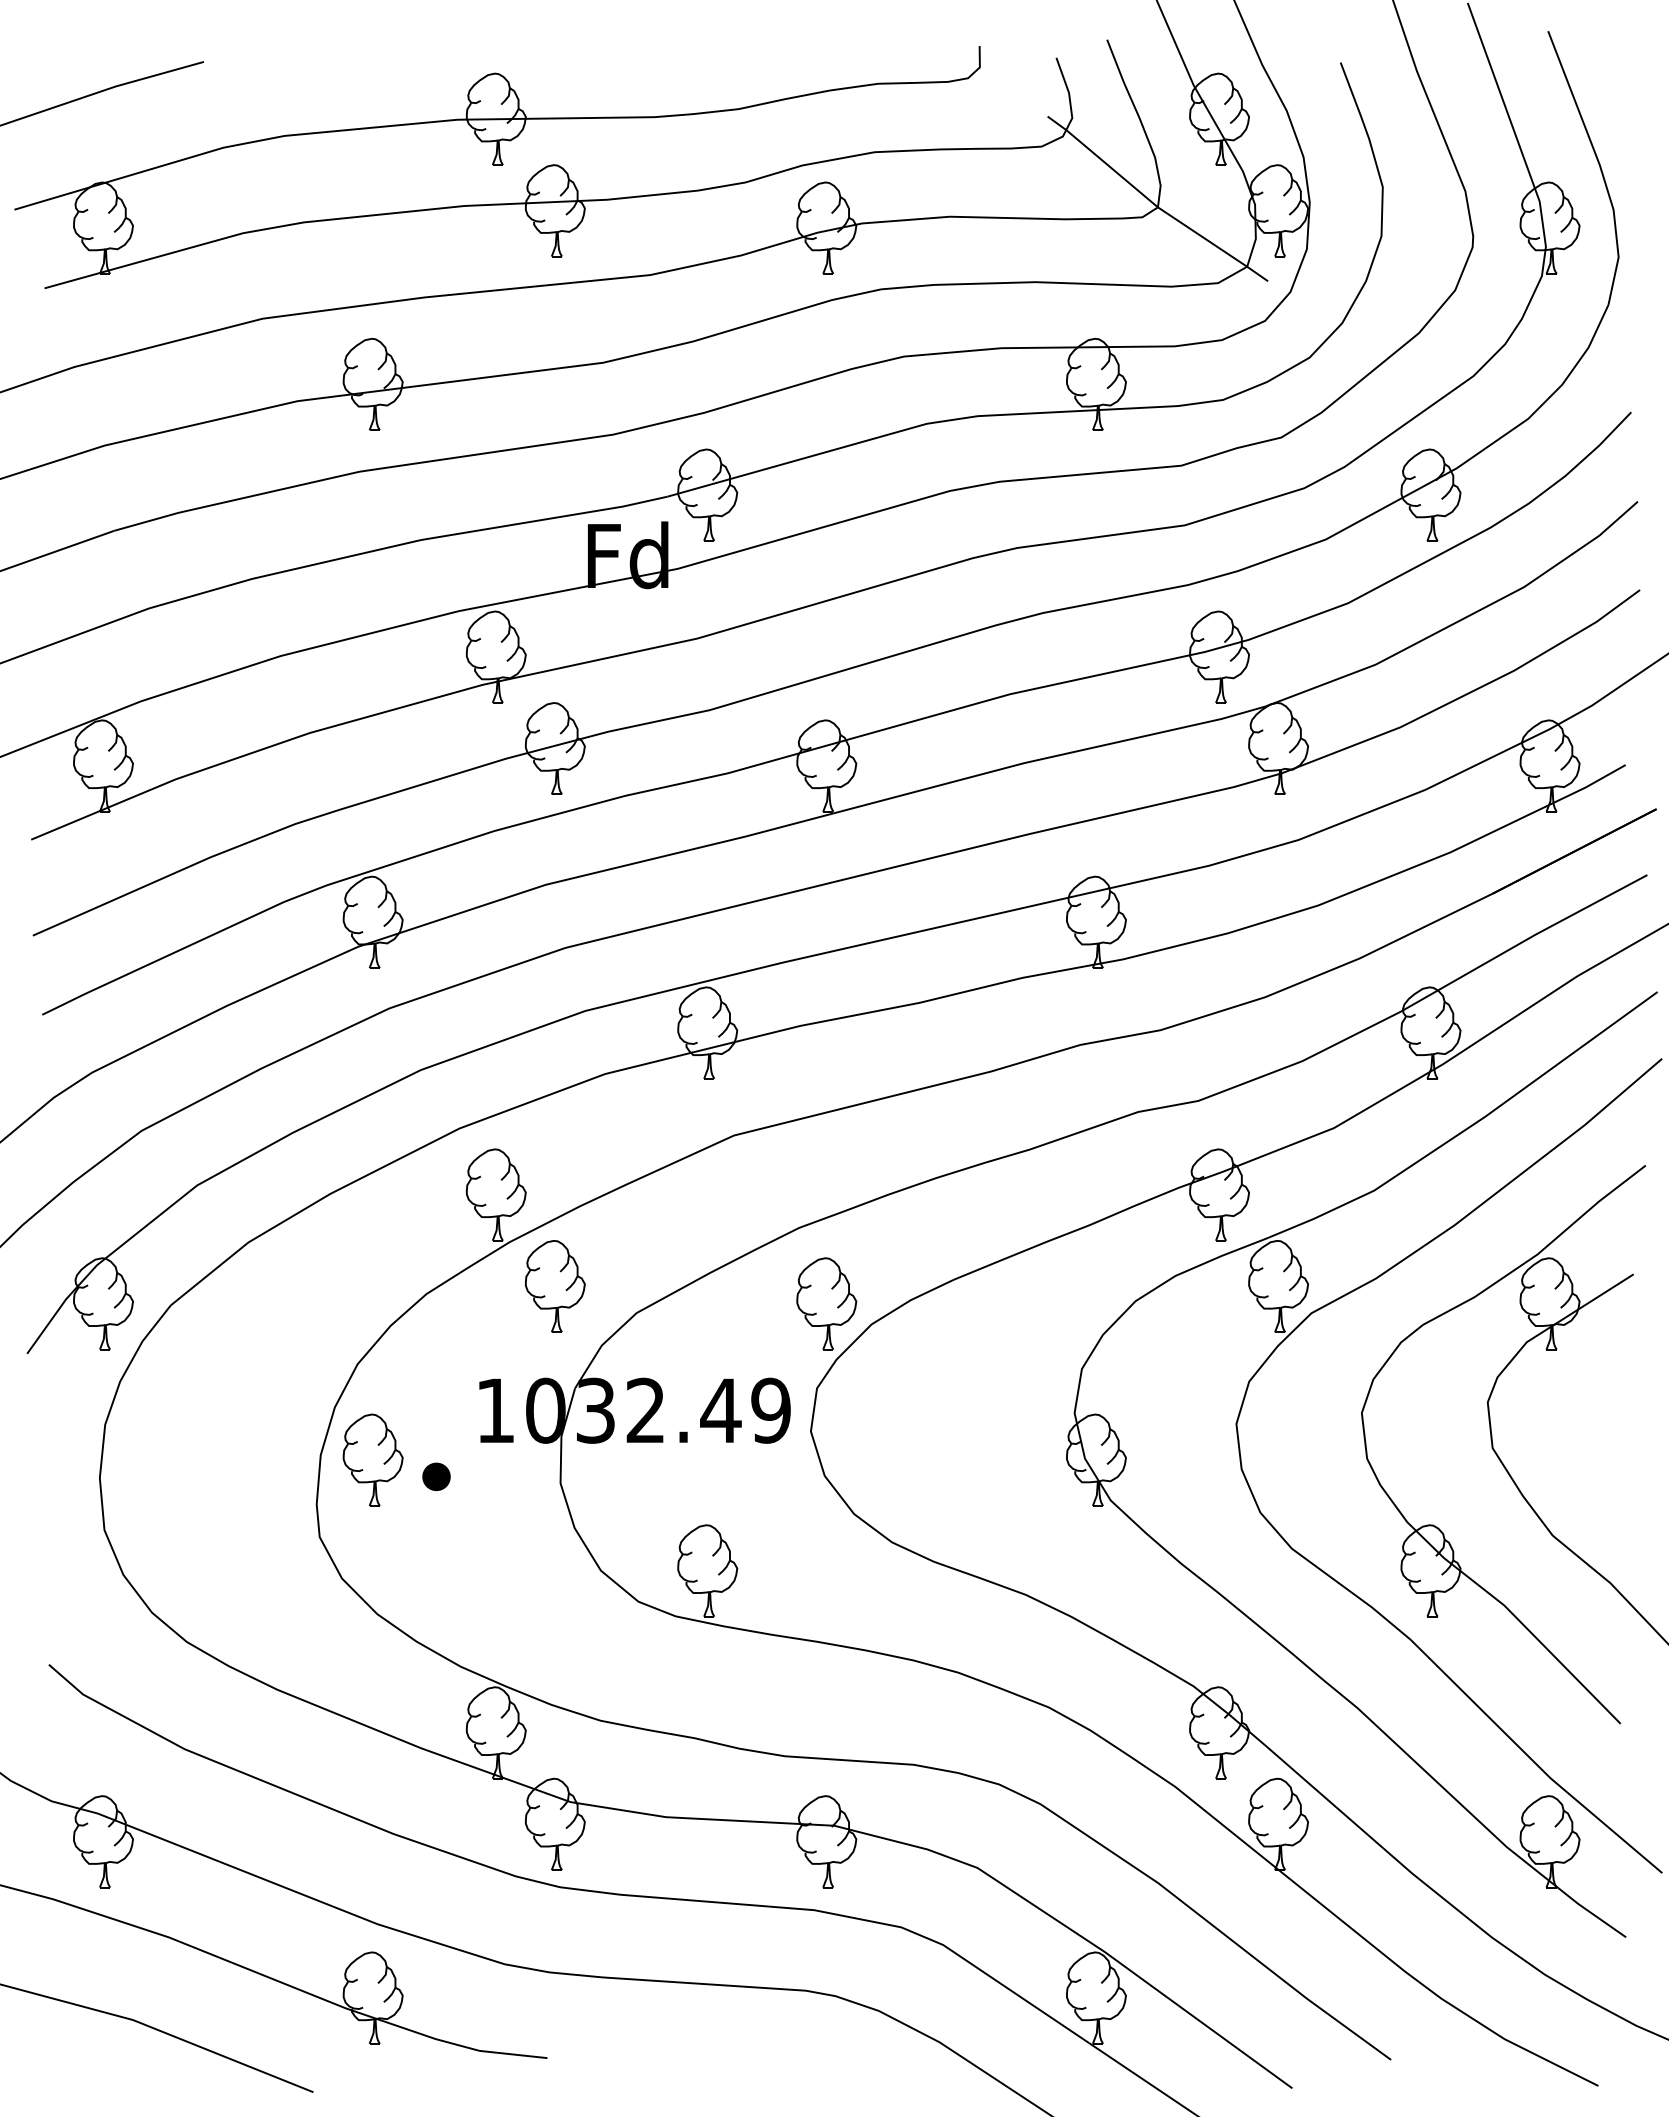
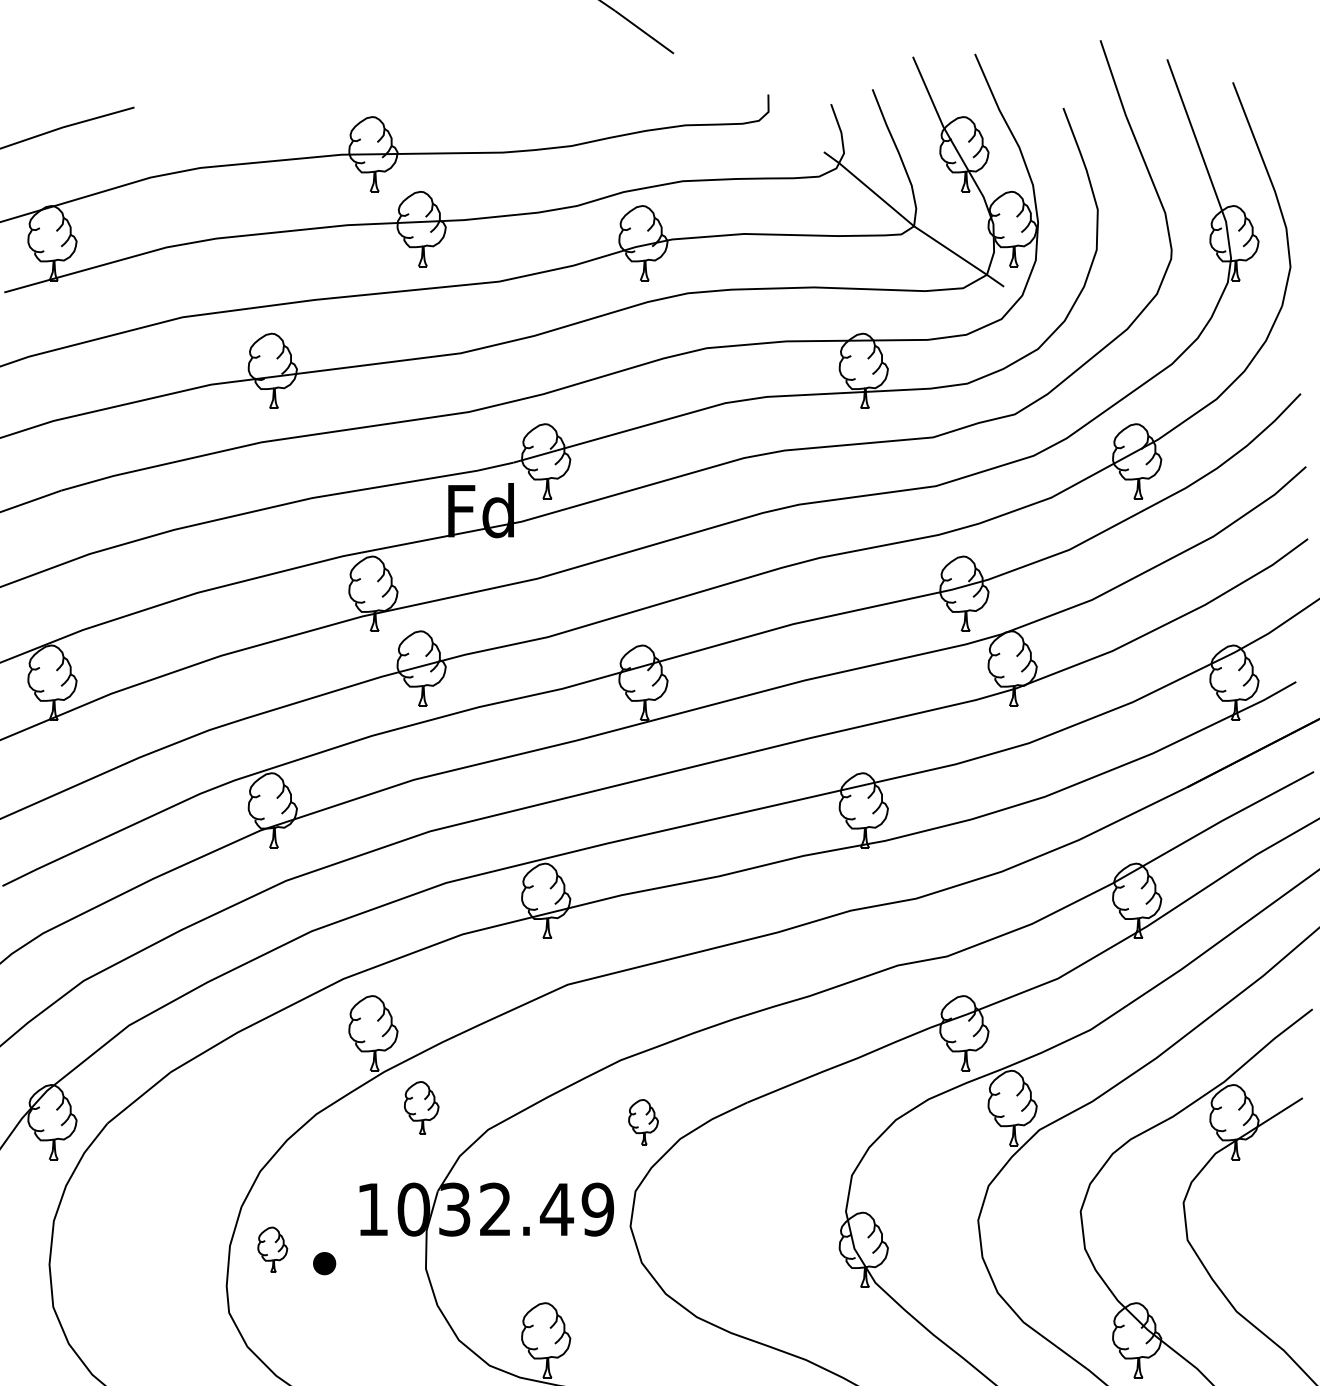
part: (555, 1286) -> (421, 1108), size x0.7
part: (826, 1303) -> (643, 1121), size x0.6
part: (372, 1459) -> (272, 1249), size x0.6

